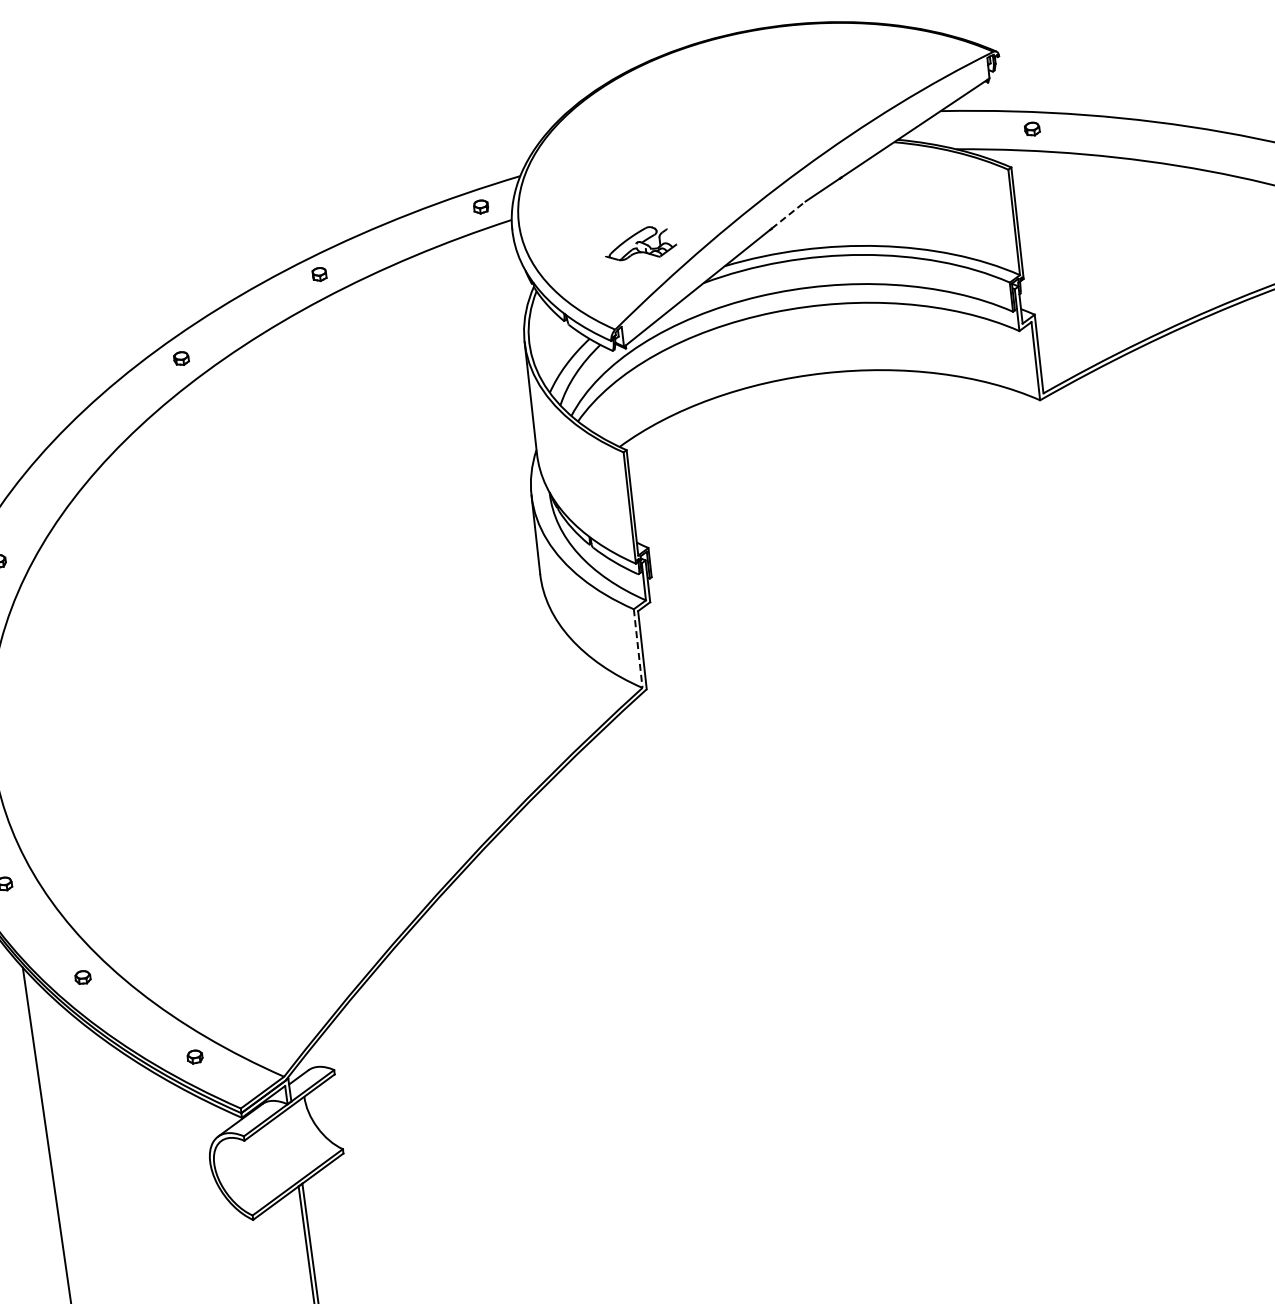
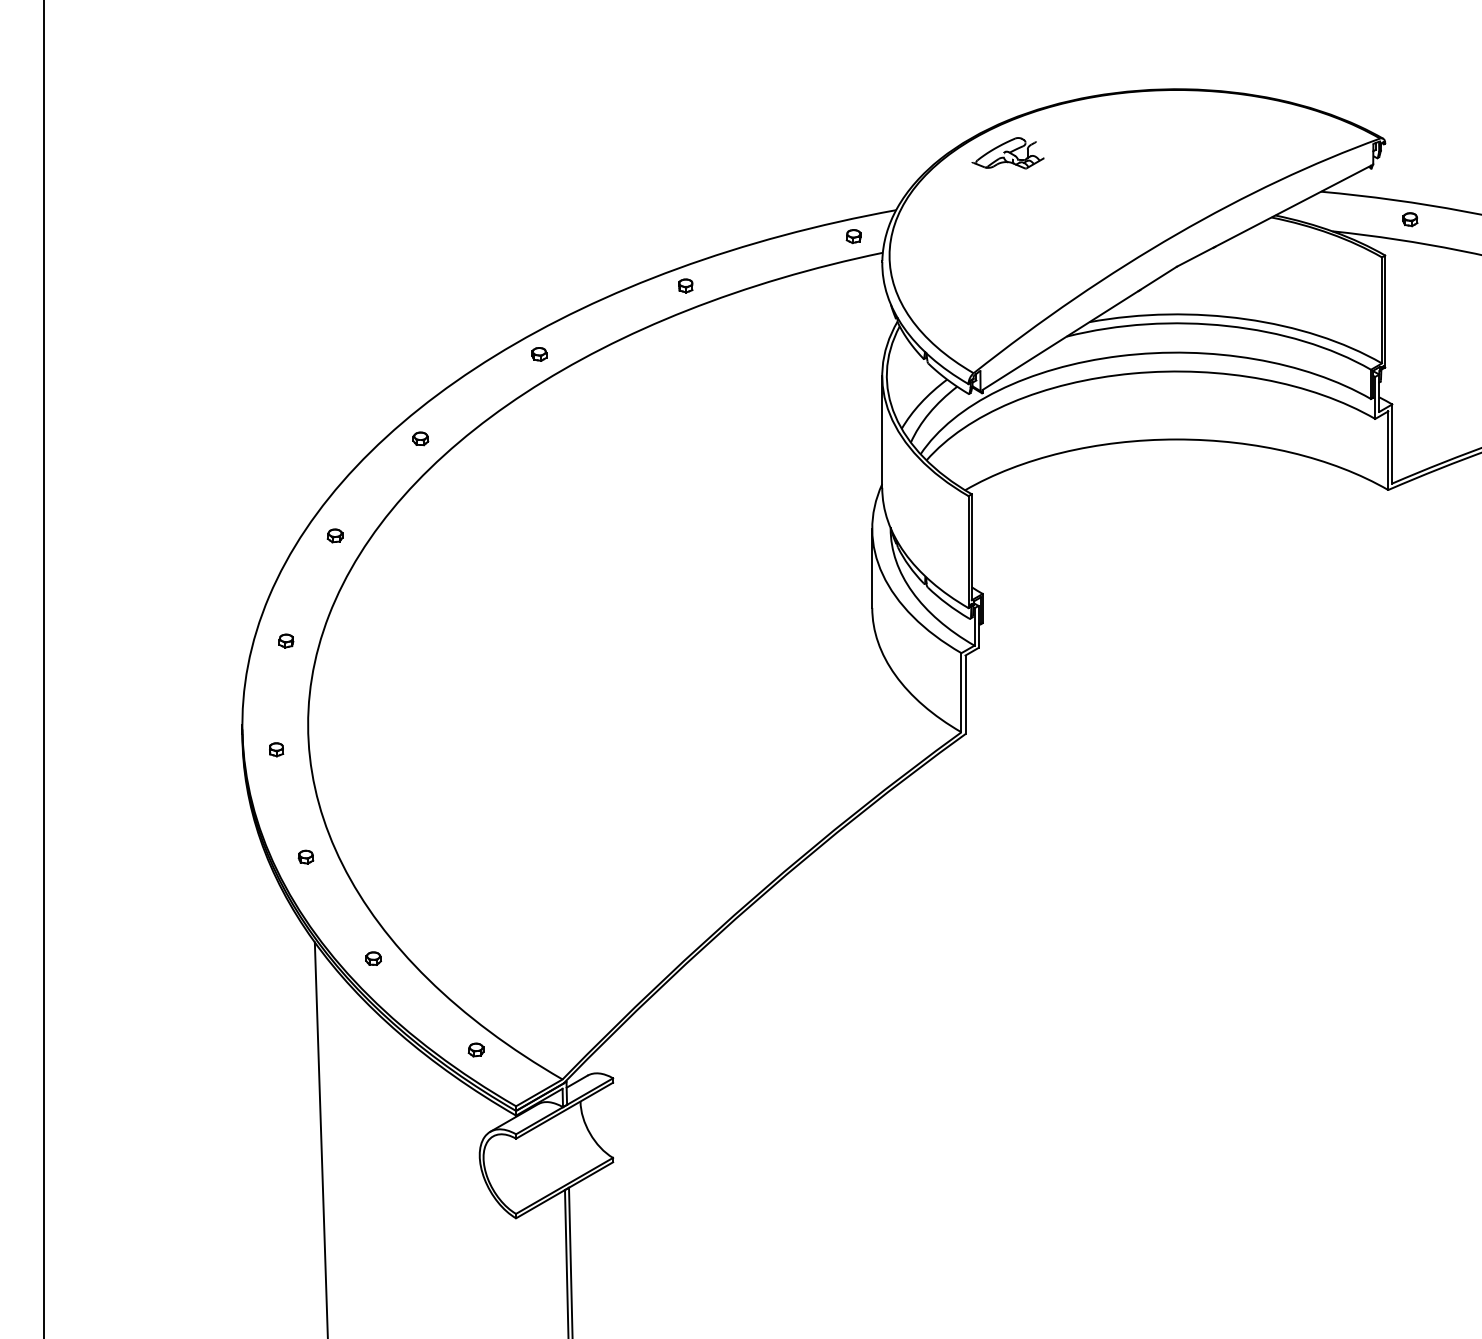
line: (788, 215) -> (1158, 278), dashed -> solid
part: (639, 243) -> (1007, 153), moved
part: (72, 455) -> (420, 438), added
line: (638, 648) -> (961, 692), dashed -> solid

